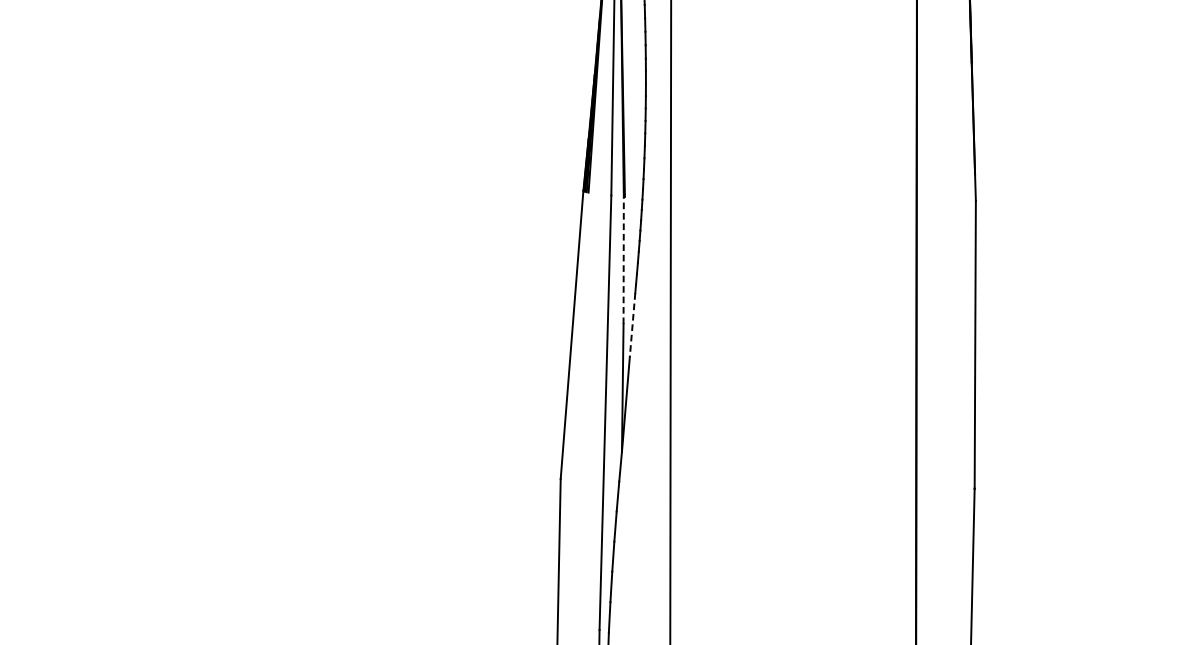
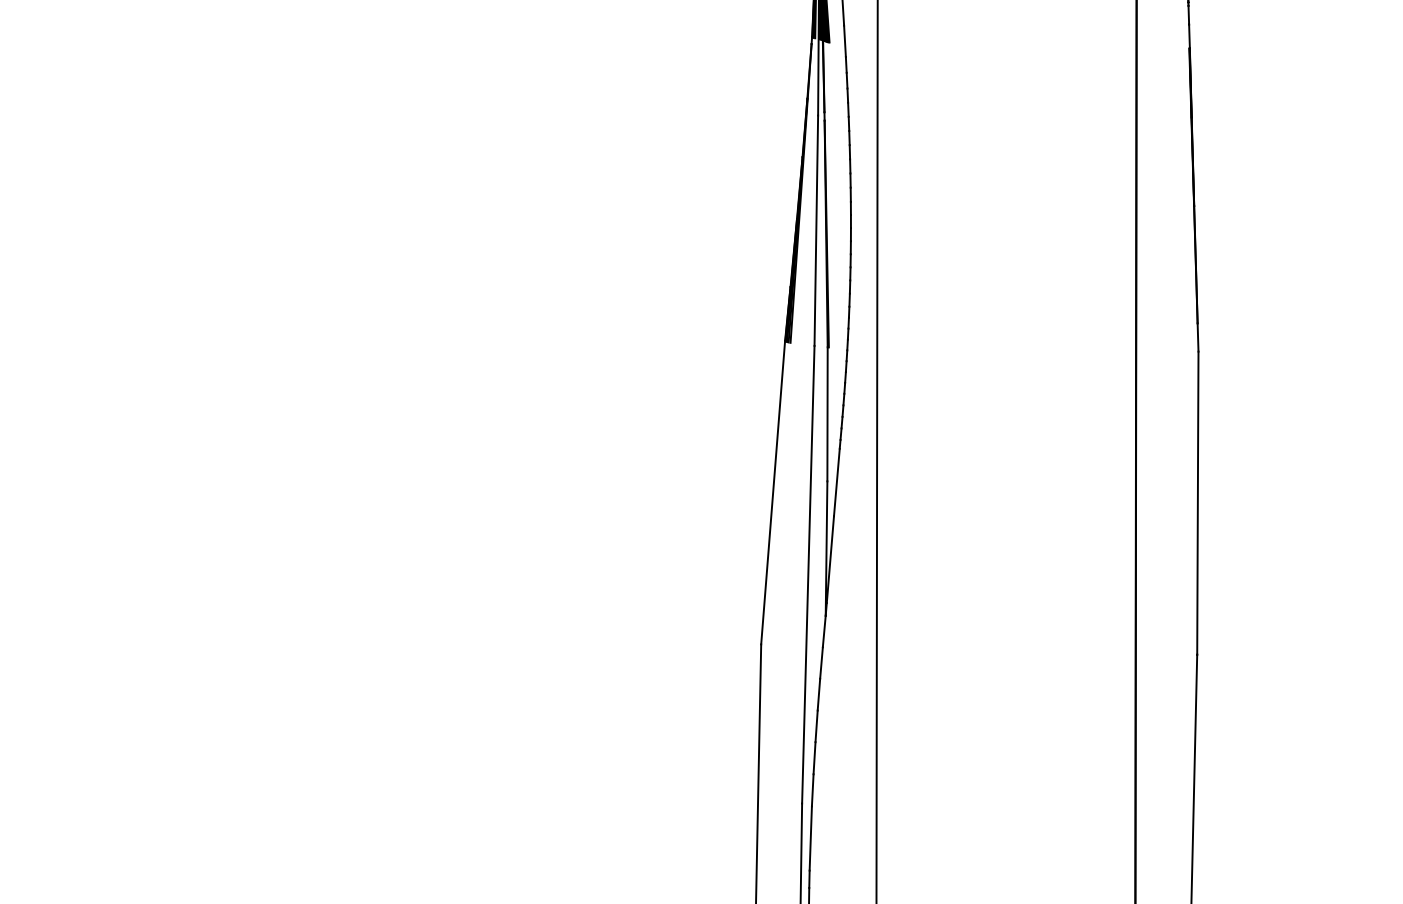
line: (623, 259) -> (827, 413), dashed -> solid
line: (632, 325) -> (836, 482), dashed -> solid

